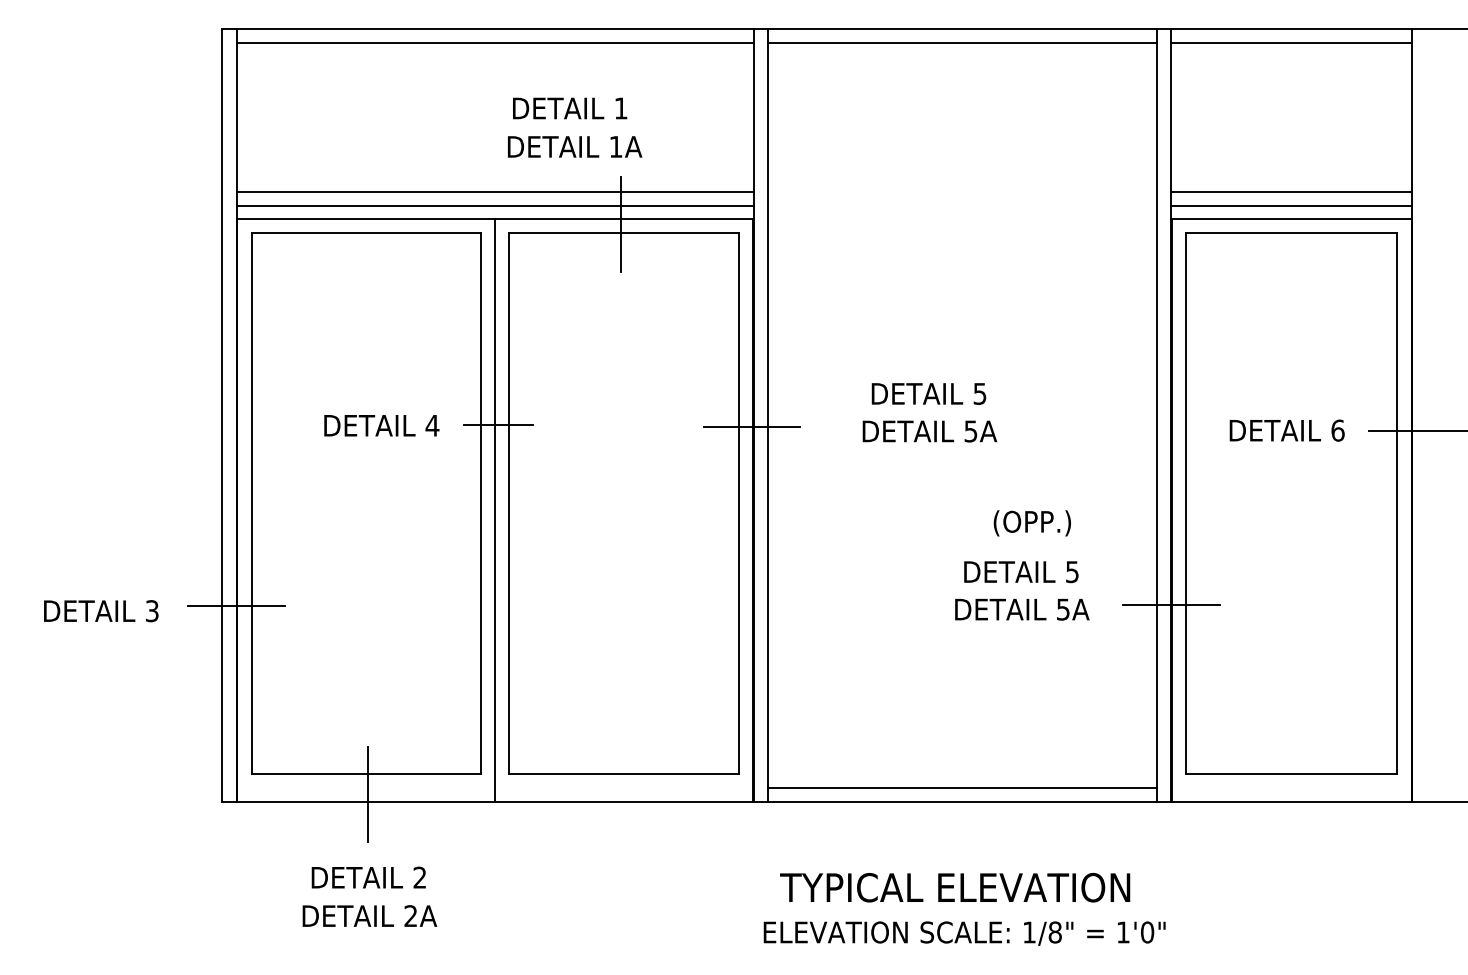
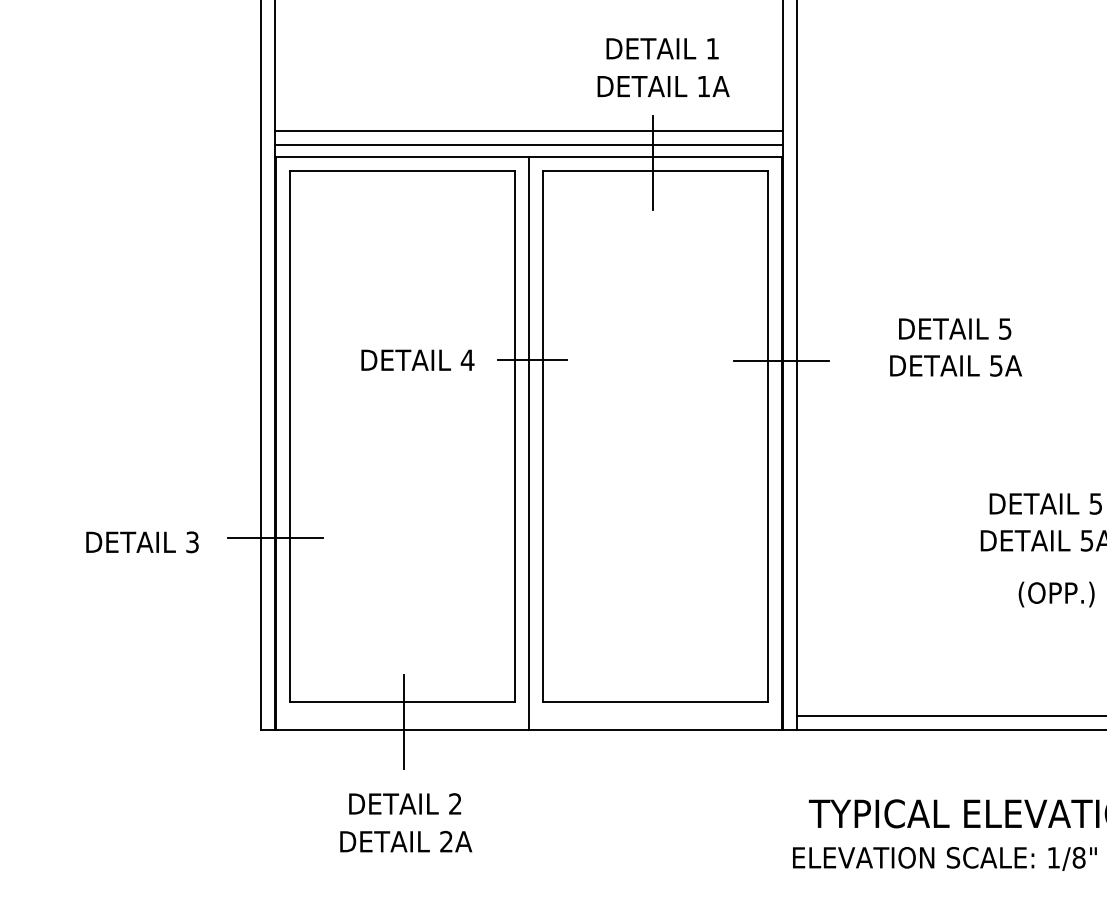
text: (570, 108) -> (663, 48), moved
text: (575, 146) -> (664, 86), moved
text: (1031, 523) -> (1055, 594), moved

